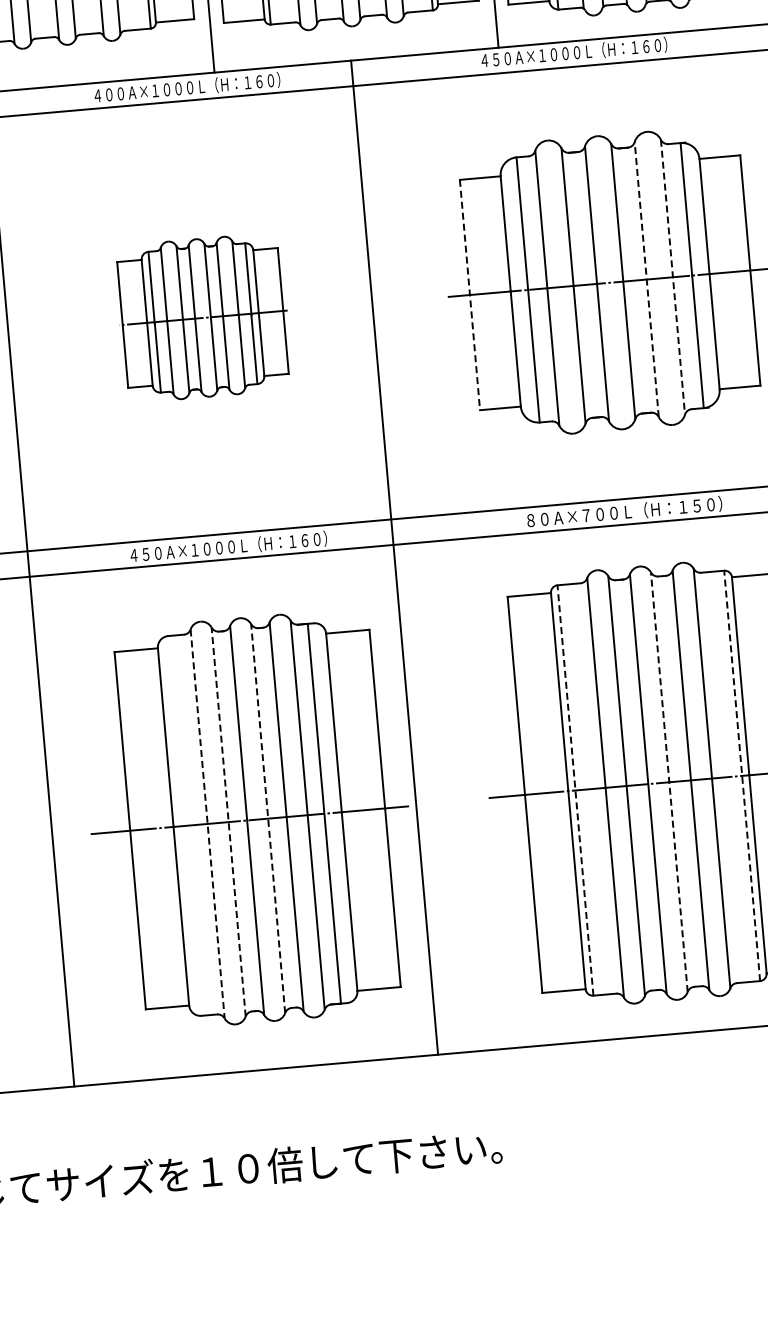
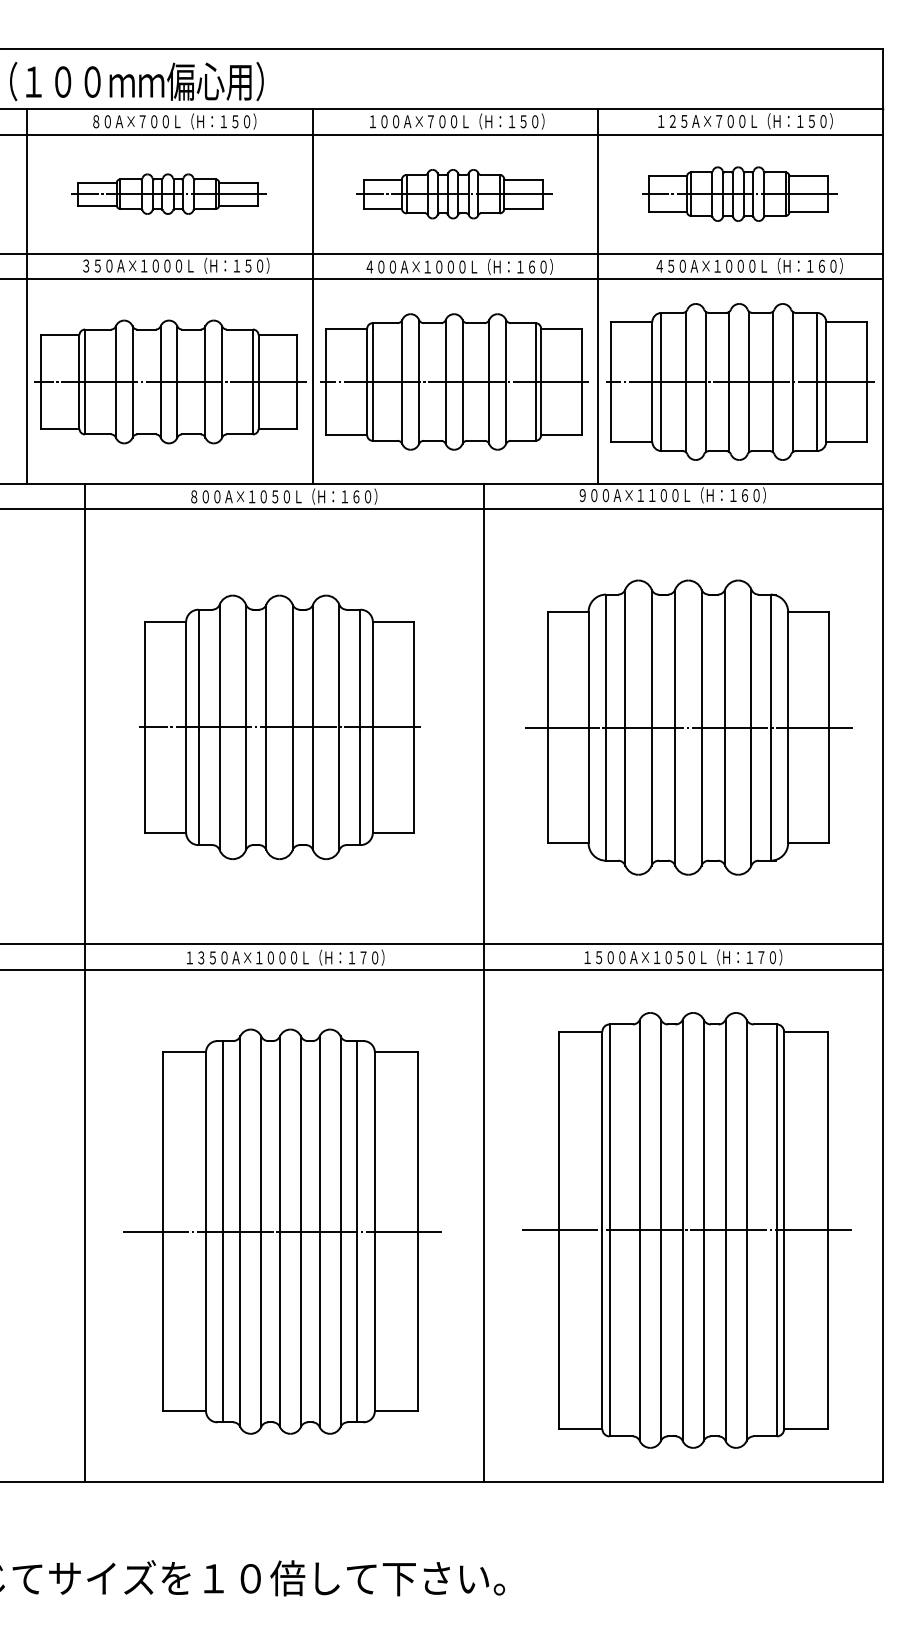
text: (519, 57) -> (617, 495), ４５０Ａ×１０００Ｌ（Ｈ：１６０） -> ９００Ａ×１１００Ｌ（Ｈ：１６０）
text: (137, 92) -> (234, 496), ４００Ａ×１０００Ｌ（Ｈ：１６０） -> ８００Ａ×１０５０Ｌ（Ｈ：１６０）
line: (673, 278) -> (751, 728), dashed -> solid
line: (647, 279) -> (725, 727), dashed -> solid
line: (469, 294) -> (547, 727), dashed -> solid
part: (202, 317) -> (279, 726), size x1.67
text: (625, 512) -> (683, 957), ８０Ａ×７００Ｌ（Ｈ：１５０） -> １５００Ａ×１０５０Ｌ（Ｈ：１７０）
text: (228, 546) -> (285, 957), ４５０Ａ×１０００Ｌ（Ｈ：１６０） -> １３５０Ａ×１０００Ｌ（Ｈ：１７０）
line: (394, 557) -> (483, 982), moved
line: (741, 776) -> (776, 1230), dashed -> solid
line: (669, 782) -> (703, 1230), dashed -> solid
line: (575, 790) -> (609, 1230), dashed -> solid
line: (268, 818) -> (301, 1231), dashed -> solid
line: (228, 821) -> (261, 1231), dashed -> solid
line: (207, 824) -> (240, 1232), dashed -> solid
line: (190, 825) -> (223, 1231), added

